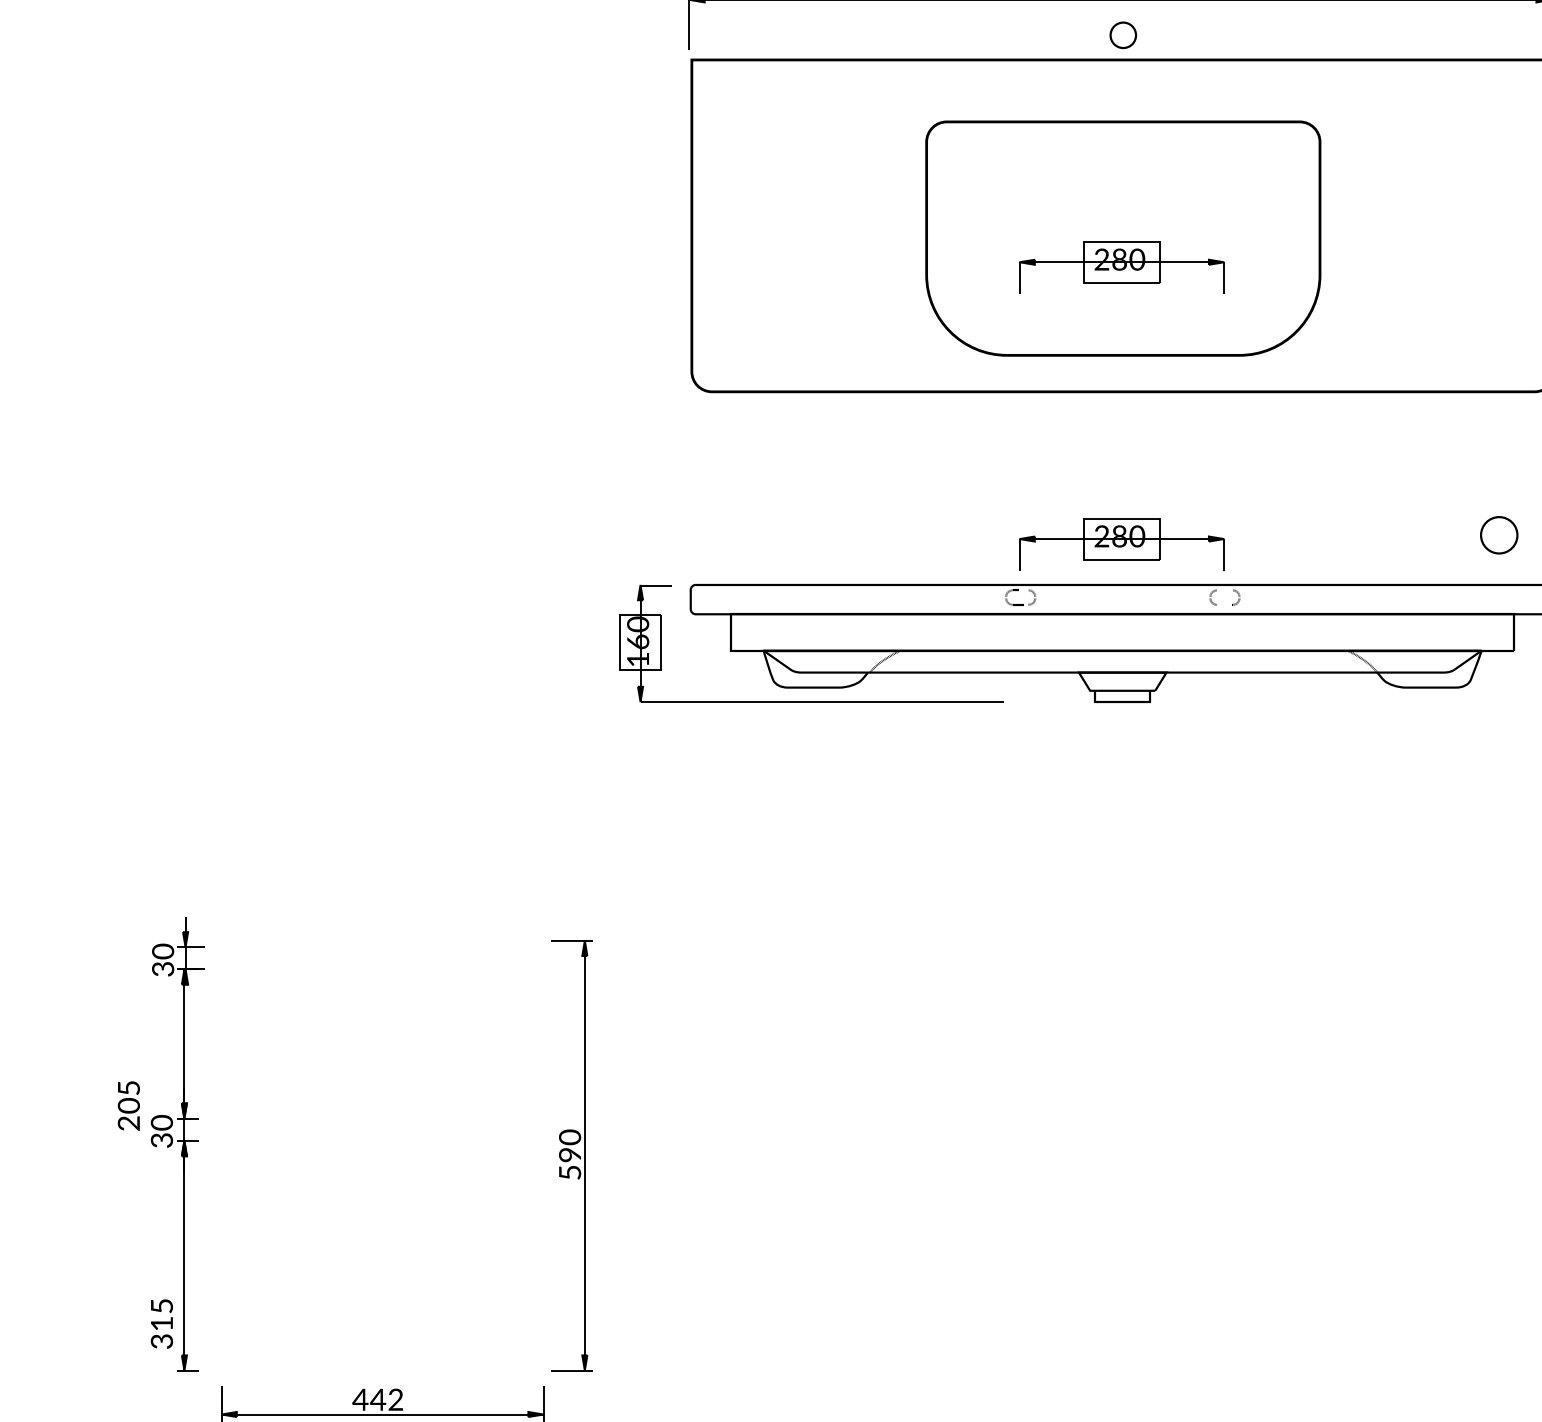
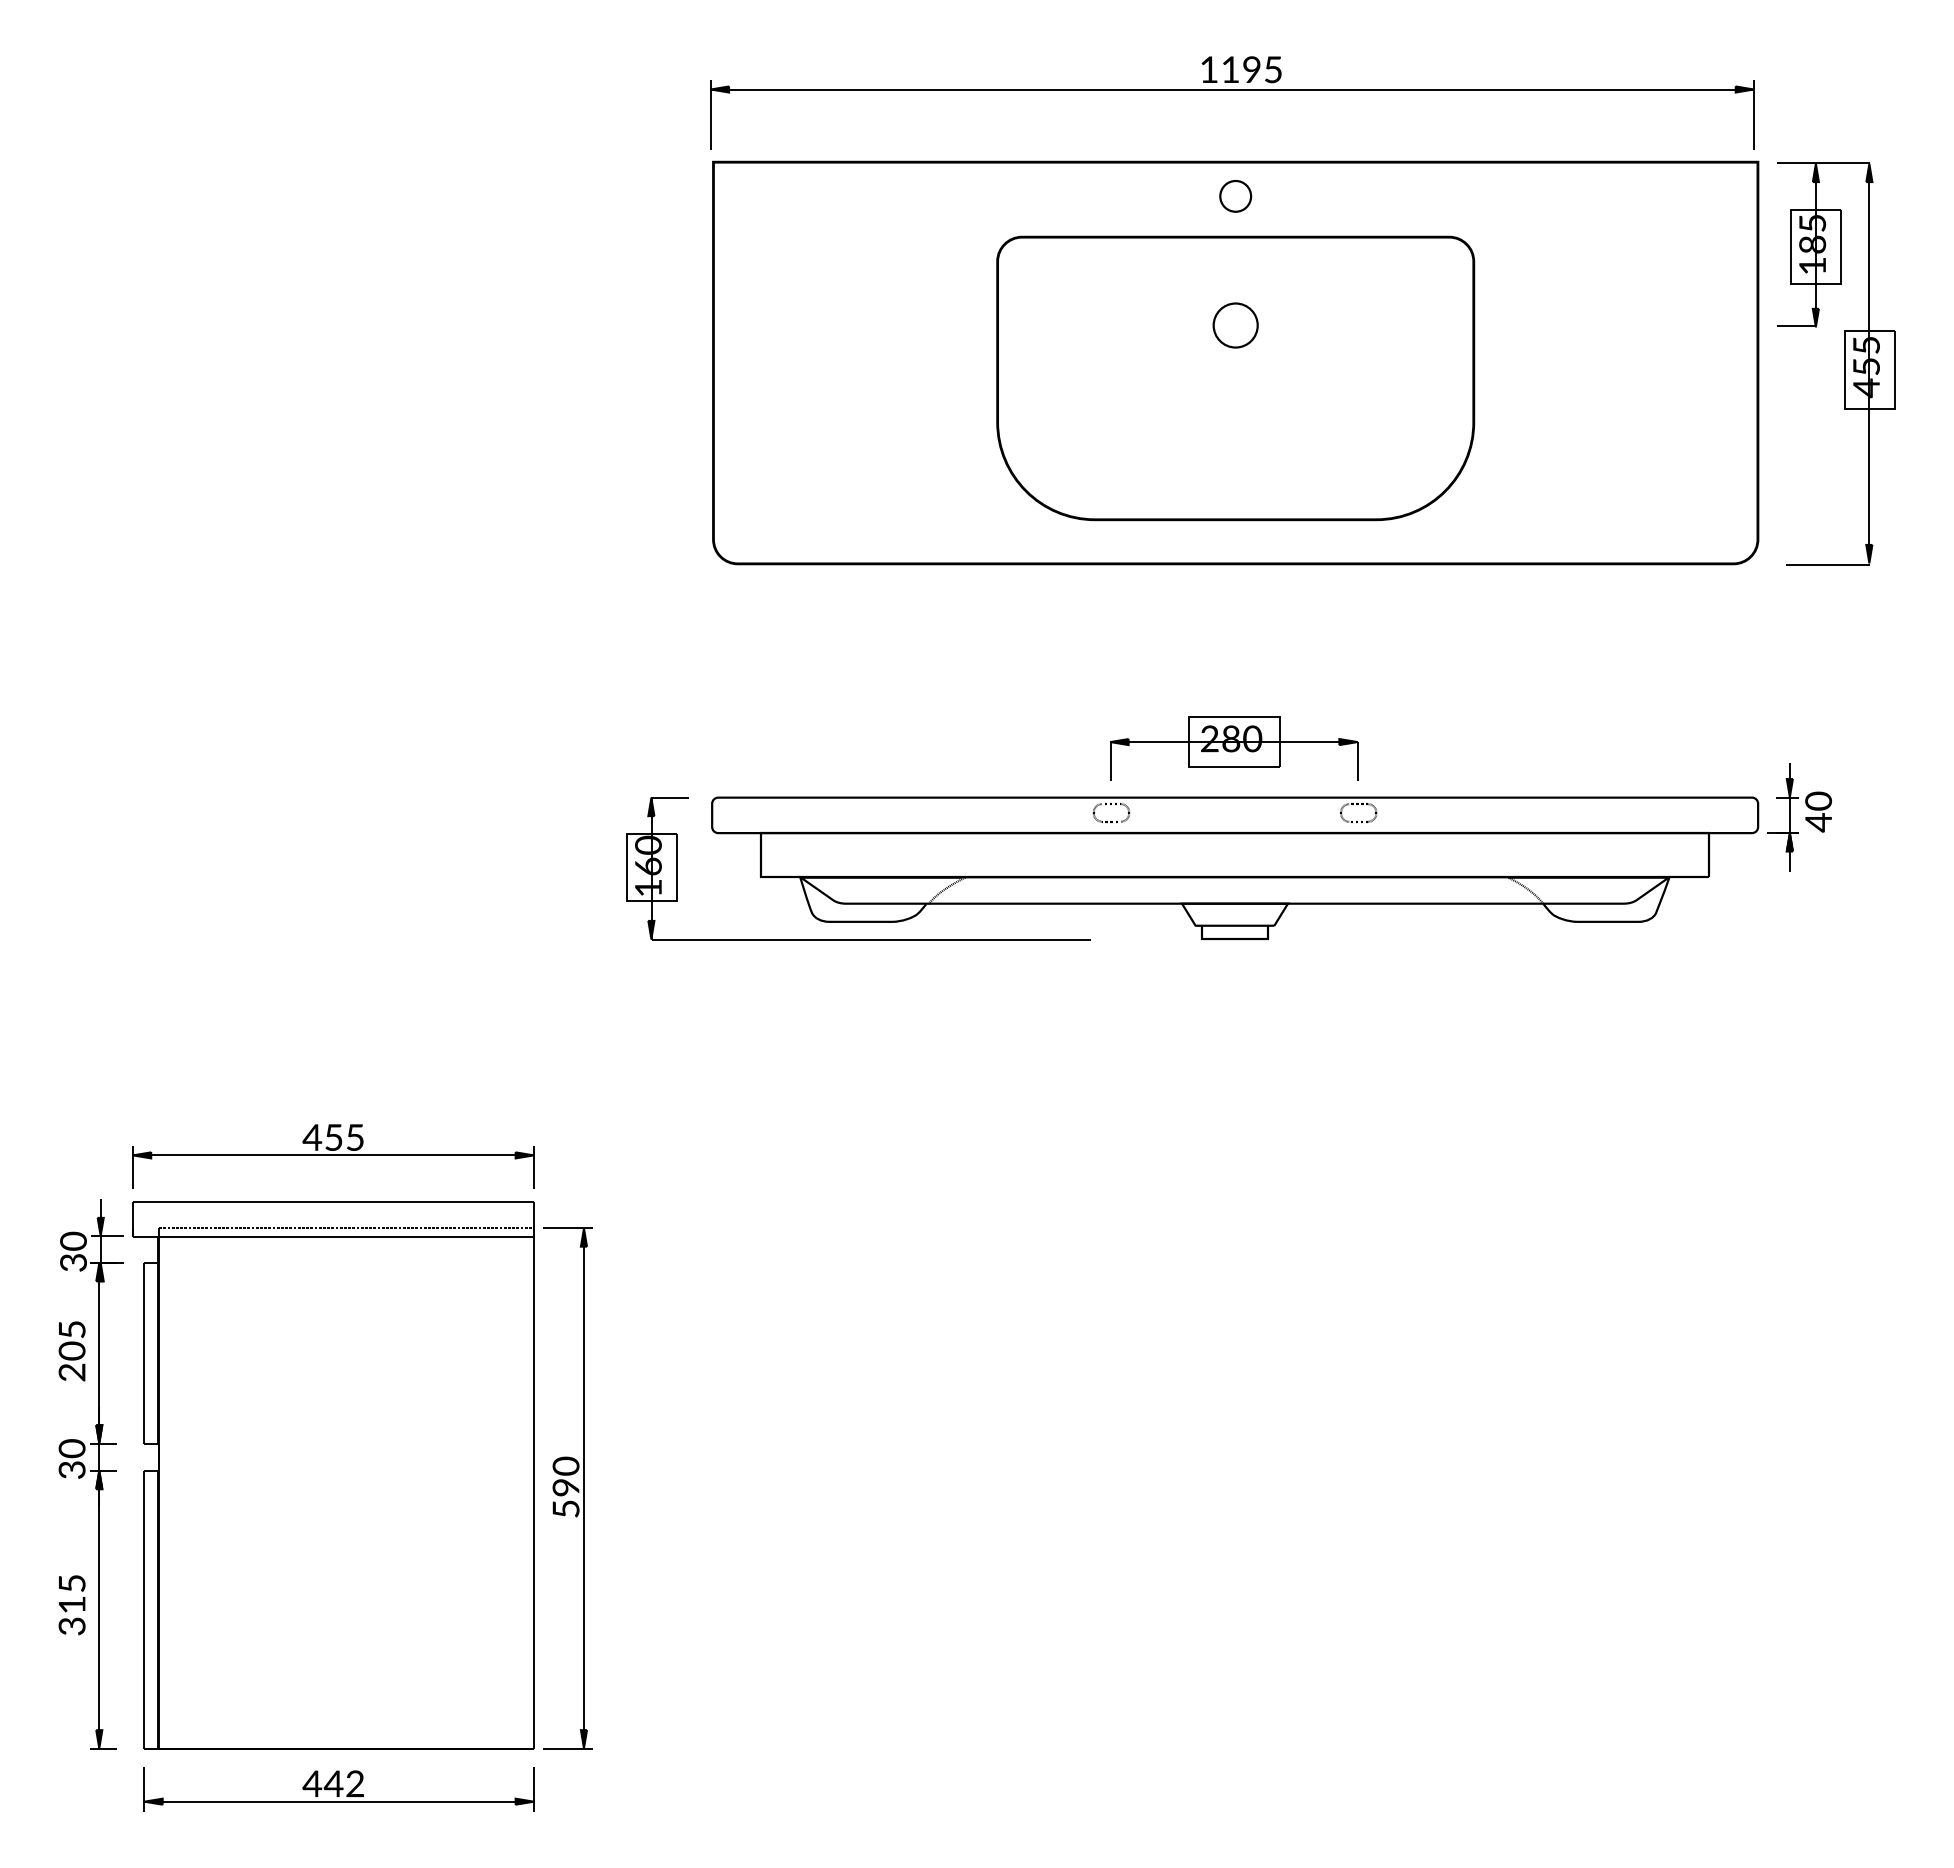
part: (1123, 35) -> (1235, 196), moved
part: (1122, 267) -> (1234, 413), removed
part: (1499, 535) -> (1235, 325), moved
part: (377, 881) -> (333, 1156), added
text: (128, 1106) -> (71, 1351), moved
part: (377, 1145) -> (333, 1475), added
text: (161, 1324) -> (71, 1605), moved

